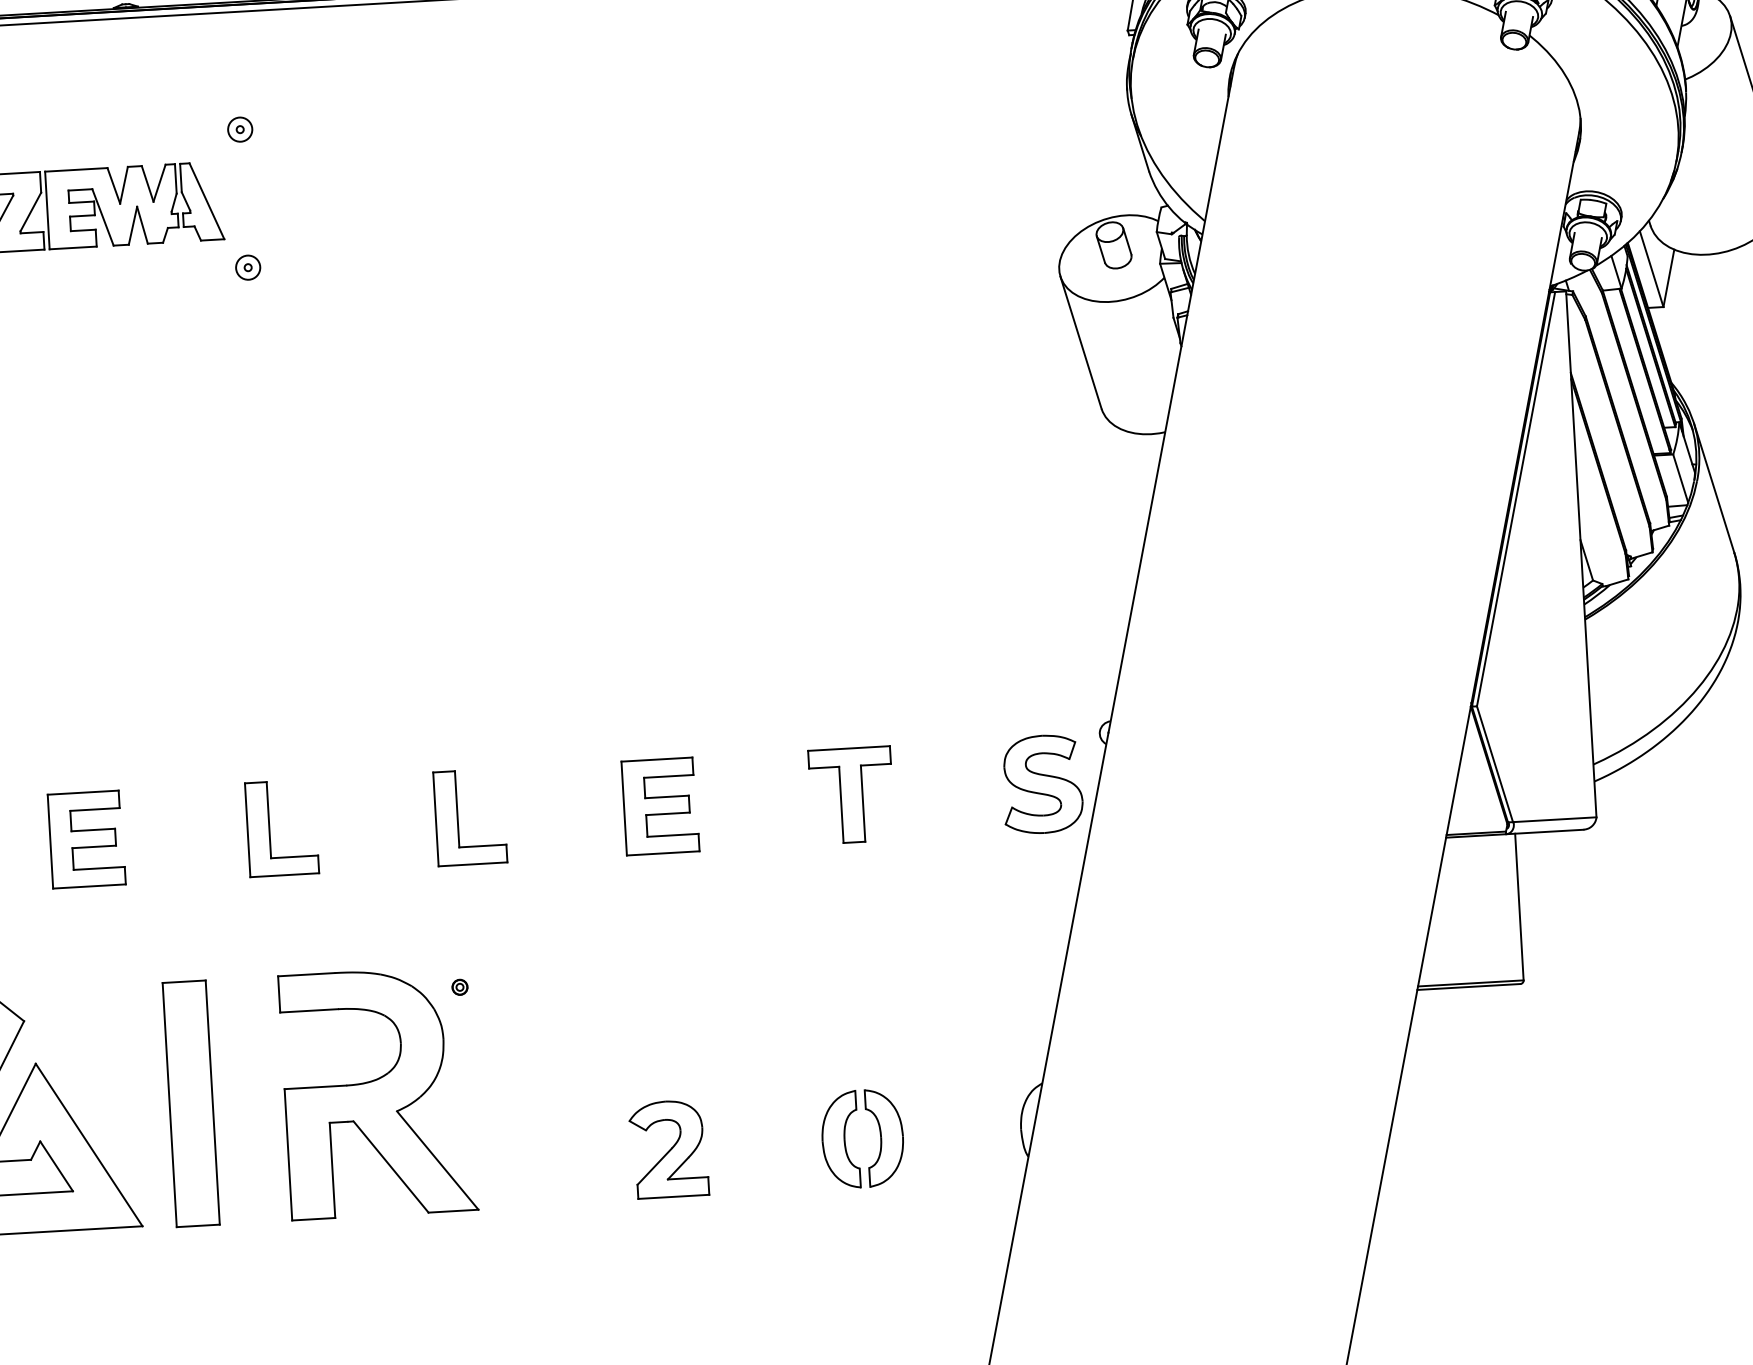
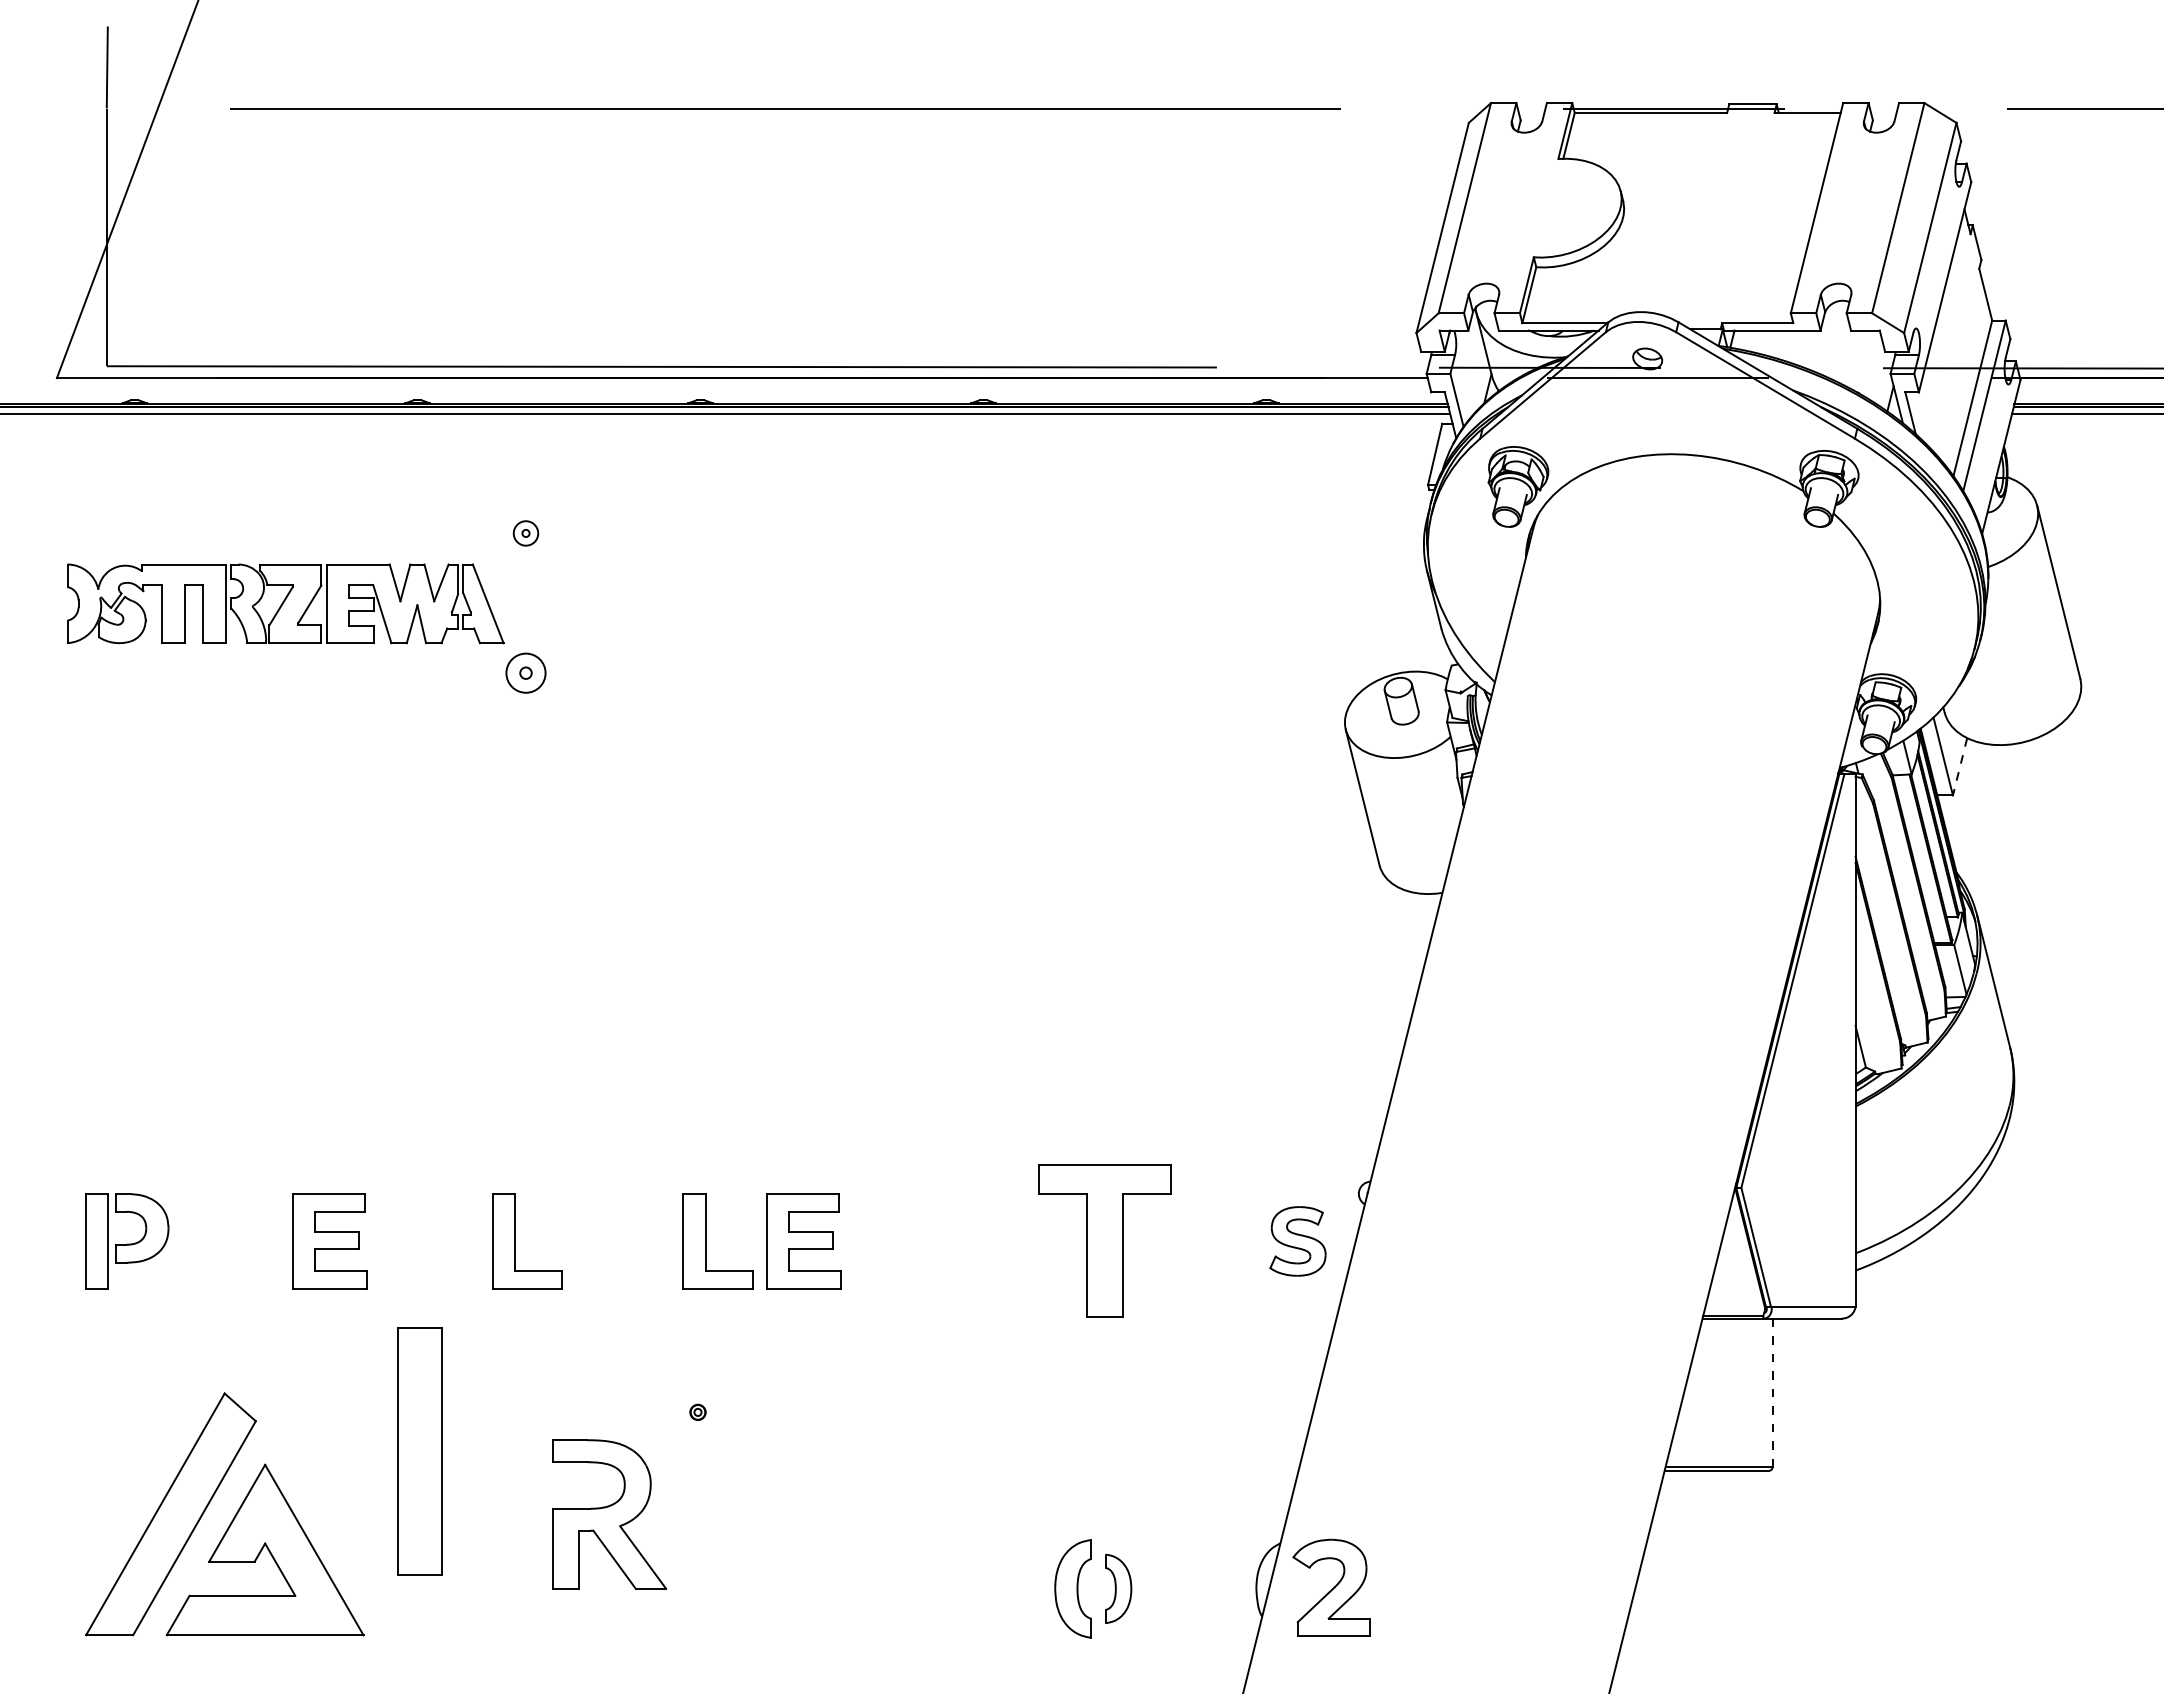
part: (247, 267) -> (525, 673), size x1.6
line: (1669, 278) -> (1960, 766), solid -> dashed
part: (1041, 784) -> (1297, 1241), size x0.7
part: (851, 795) -> (1104, 1241), size x1.6
part: (660, 806) -> (803, 1241), moved
line: (1519, 906) -> (1772, 1392), solid -> dashed
part: (378, 1093) -> (609, 1514), size x0.6
part: (190, 1103) -> (419, 1451), moved
part: (885, 1137) -> (1118, 1588), size x0.7
part: (668, 1148) -> (1331, 1587), moved

